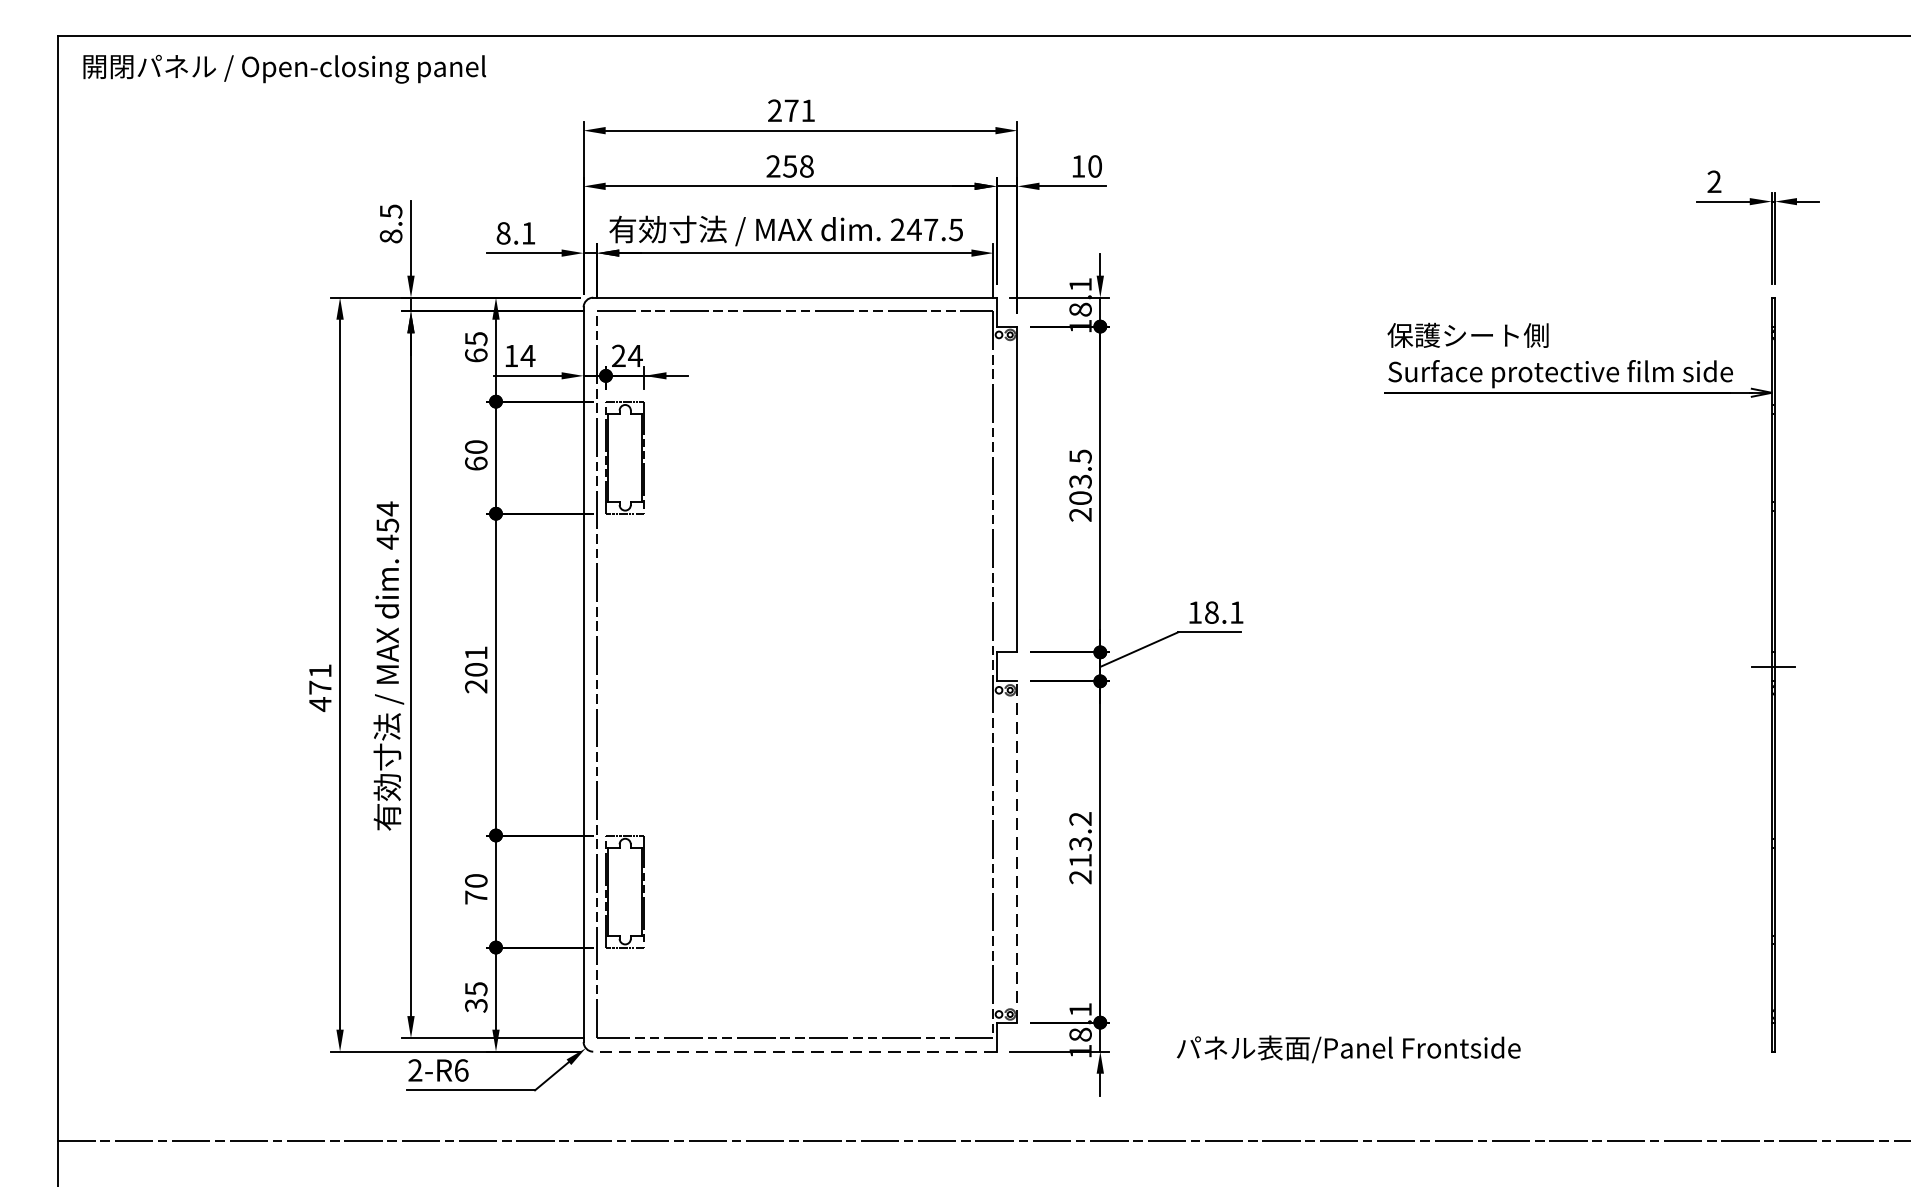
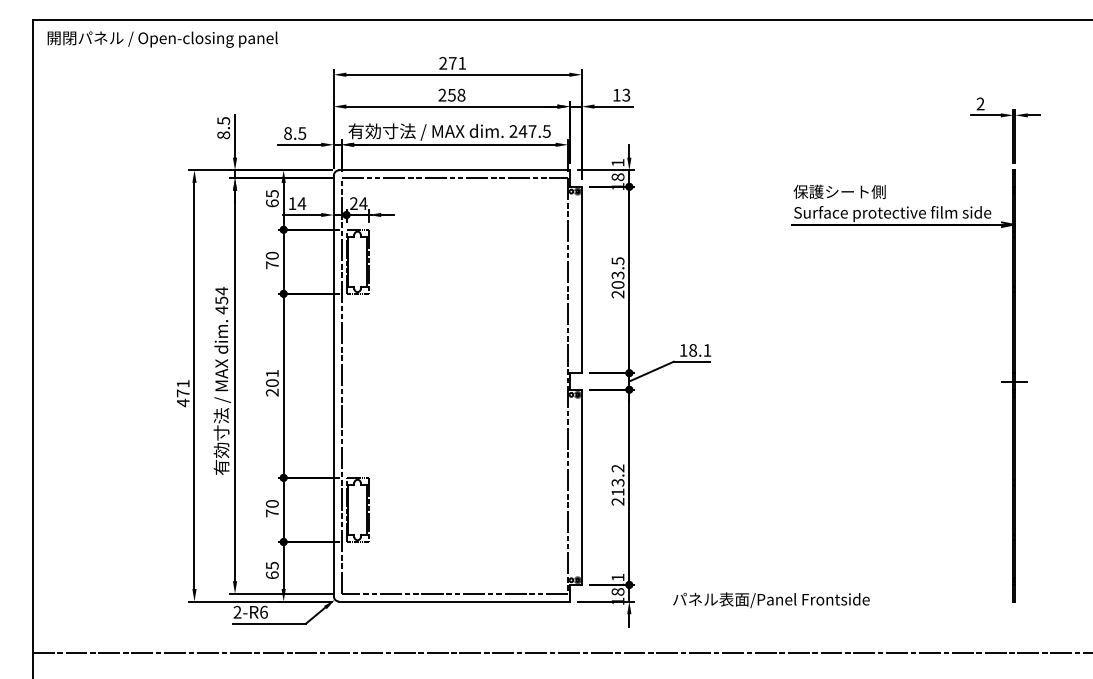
text: (1095, 166) -> (626, 95), 10 -> 13
text: (528, 233) -> (302, 133), 8.1 -> 8.5
text: (476, 464) -> (272, 265), 60 -> 70
line: (1016, 852) -> (581, 487), dashed -> solid
text: (476, 1006) -> (272, 575), 35 -> 65
line: (794, 1051) -> (454, 601), dashed -> solid

